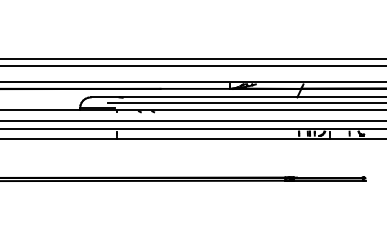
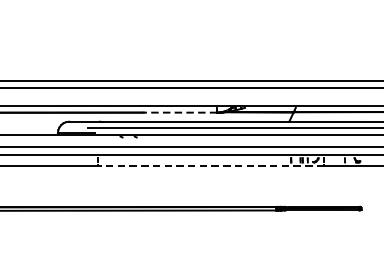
line: (195, 88) -> (180, 112), solid -> dashed
line: (223, 138) -> (210, 165), solid -> dashed

